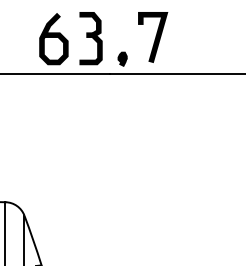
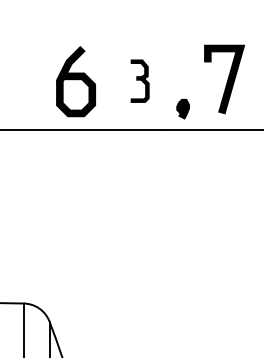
curve: (53, 37) -> (75, 79), moved
part: (90, 38) -> (139, 80), size x0.6

